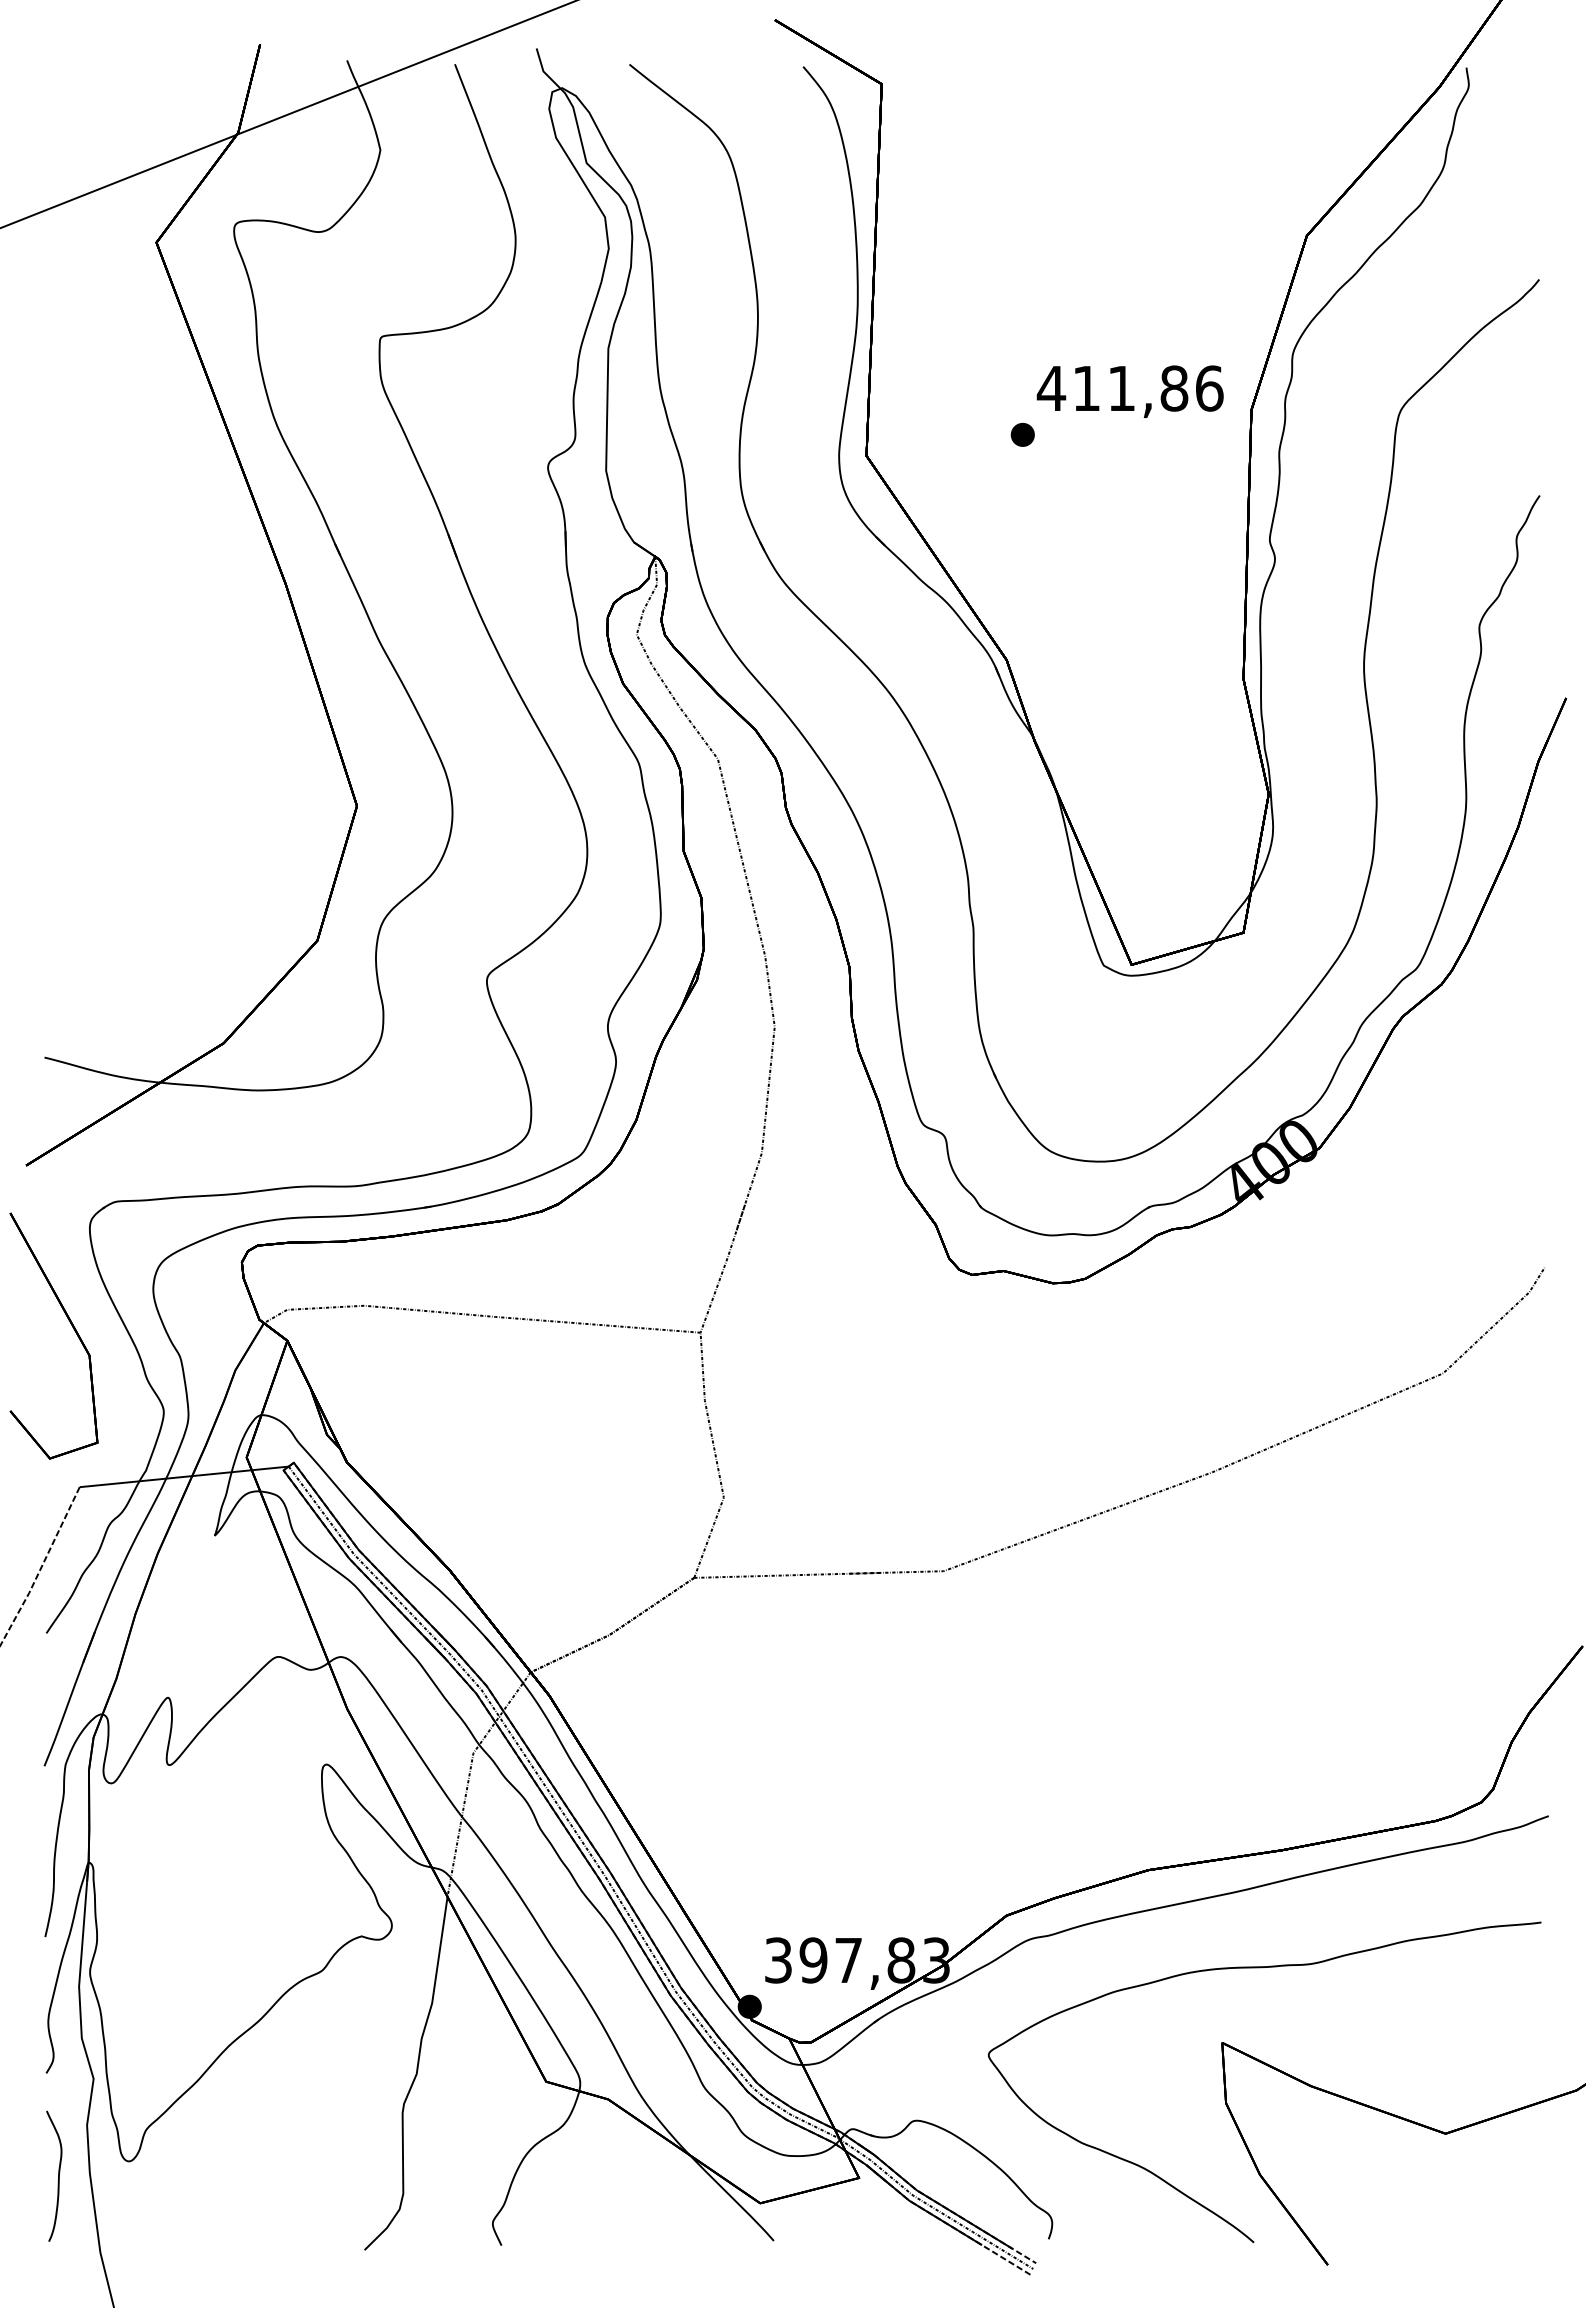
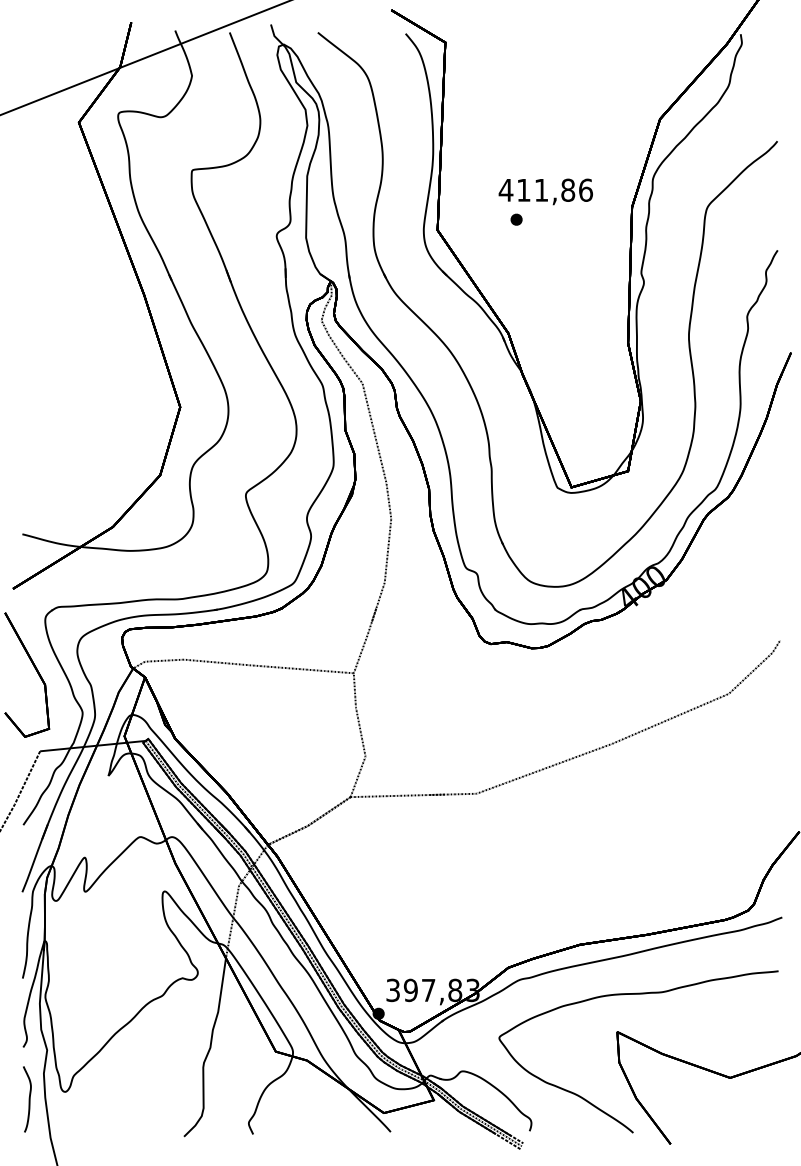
text: (1129, 390) -> (545, 191), moved

